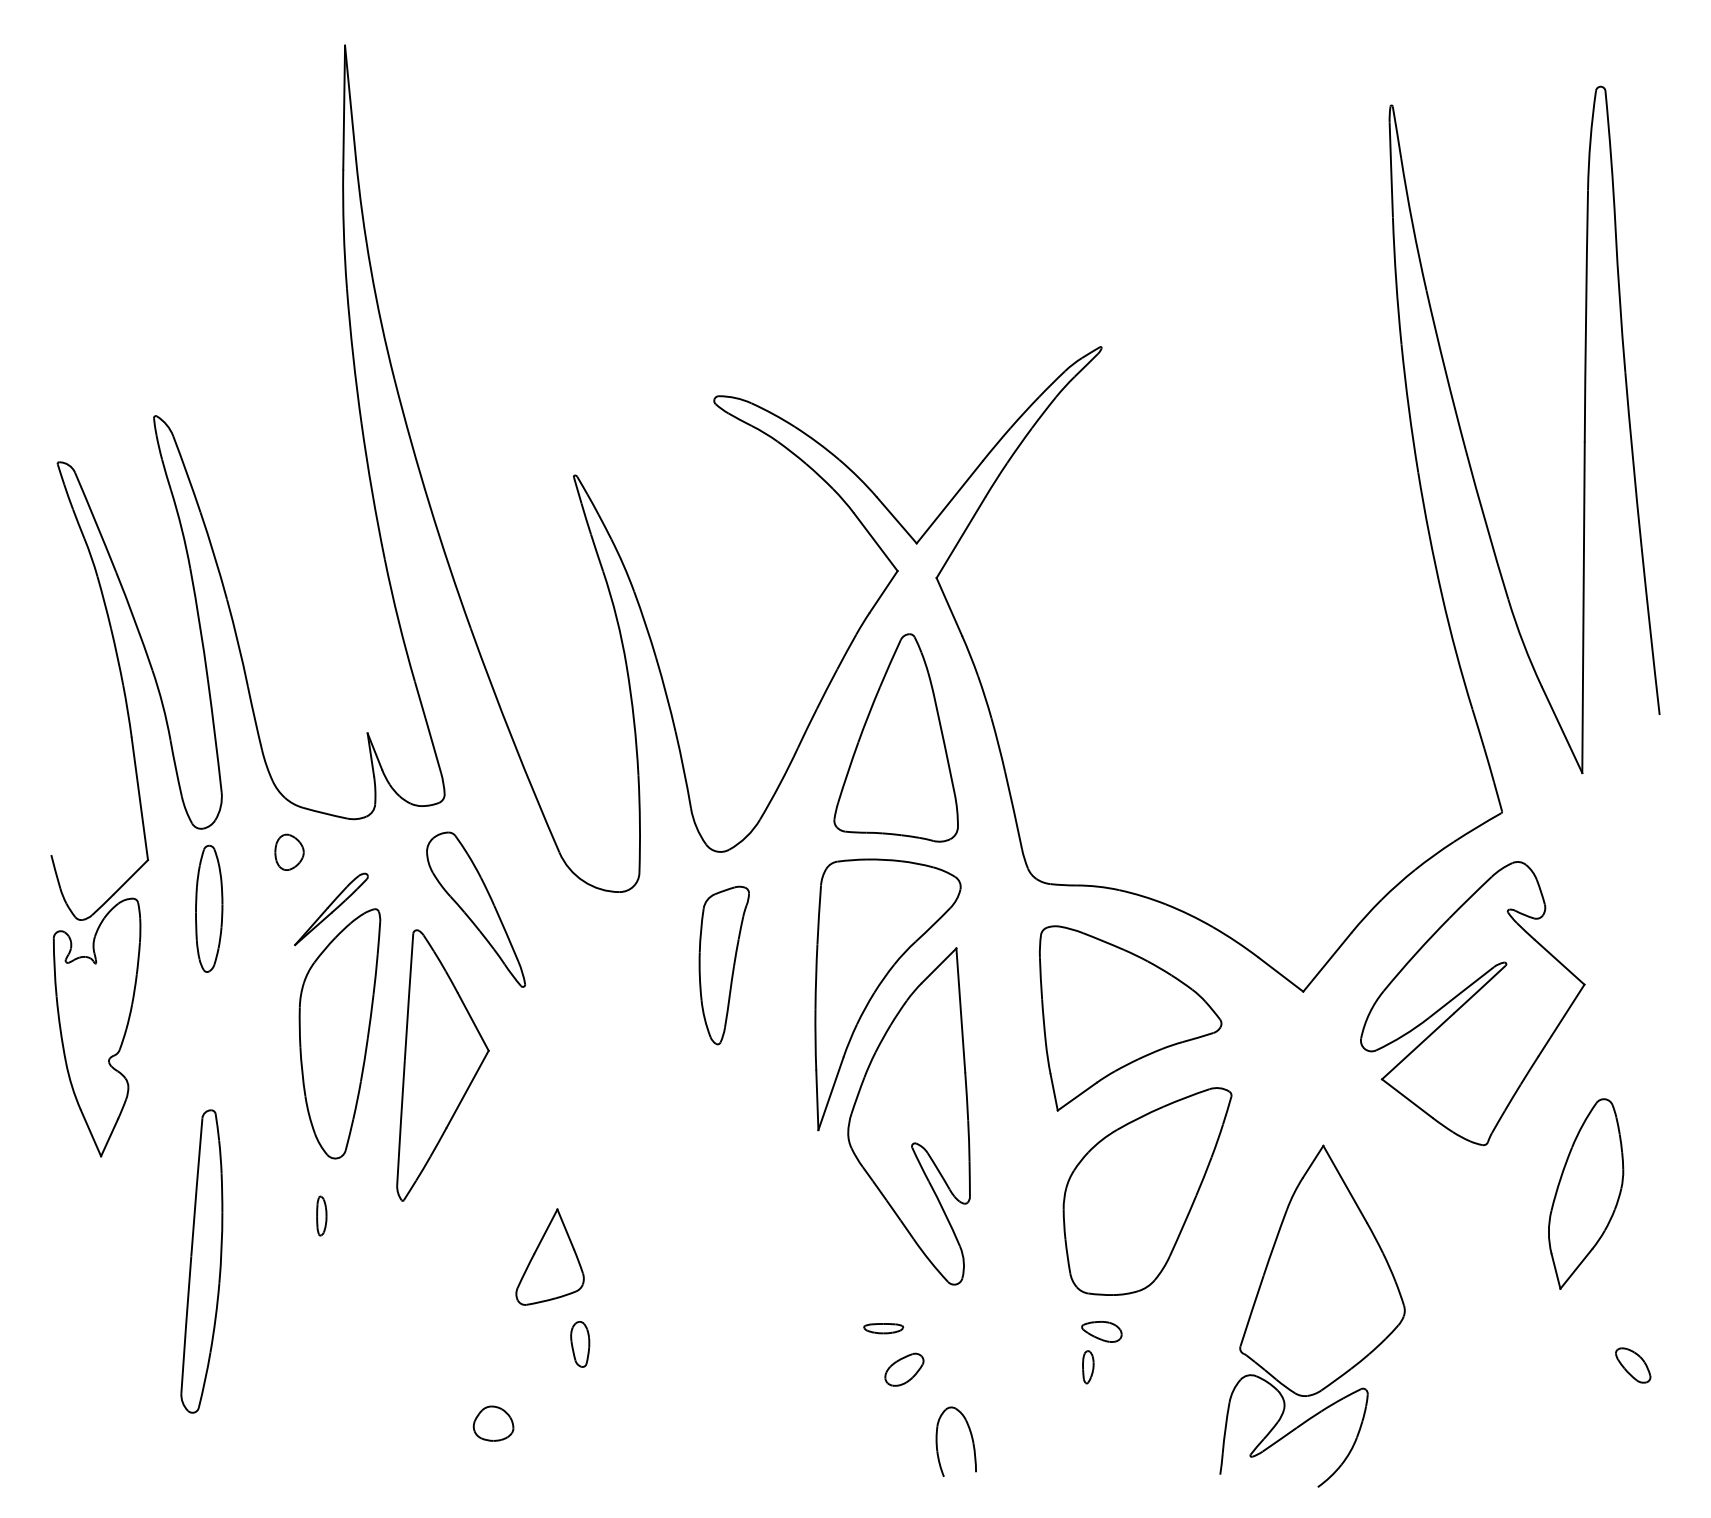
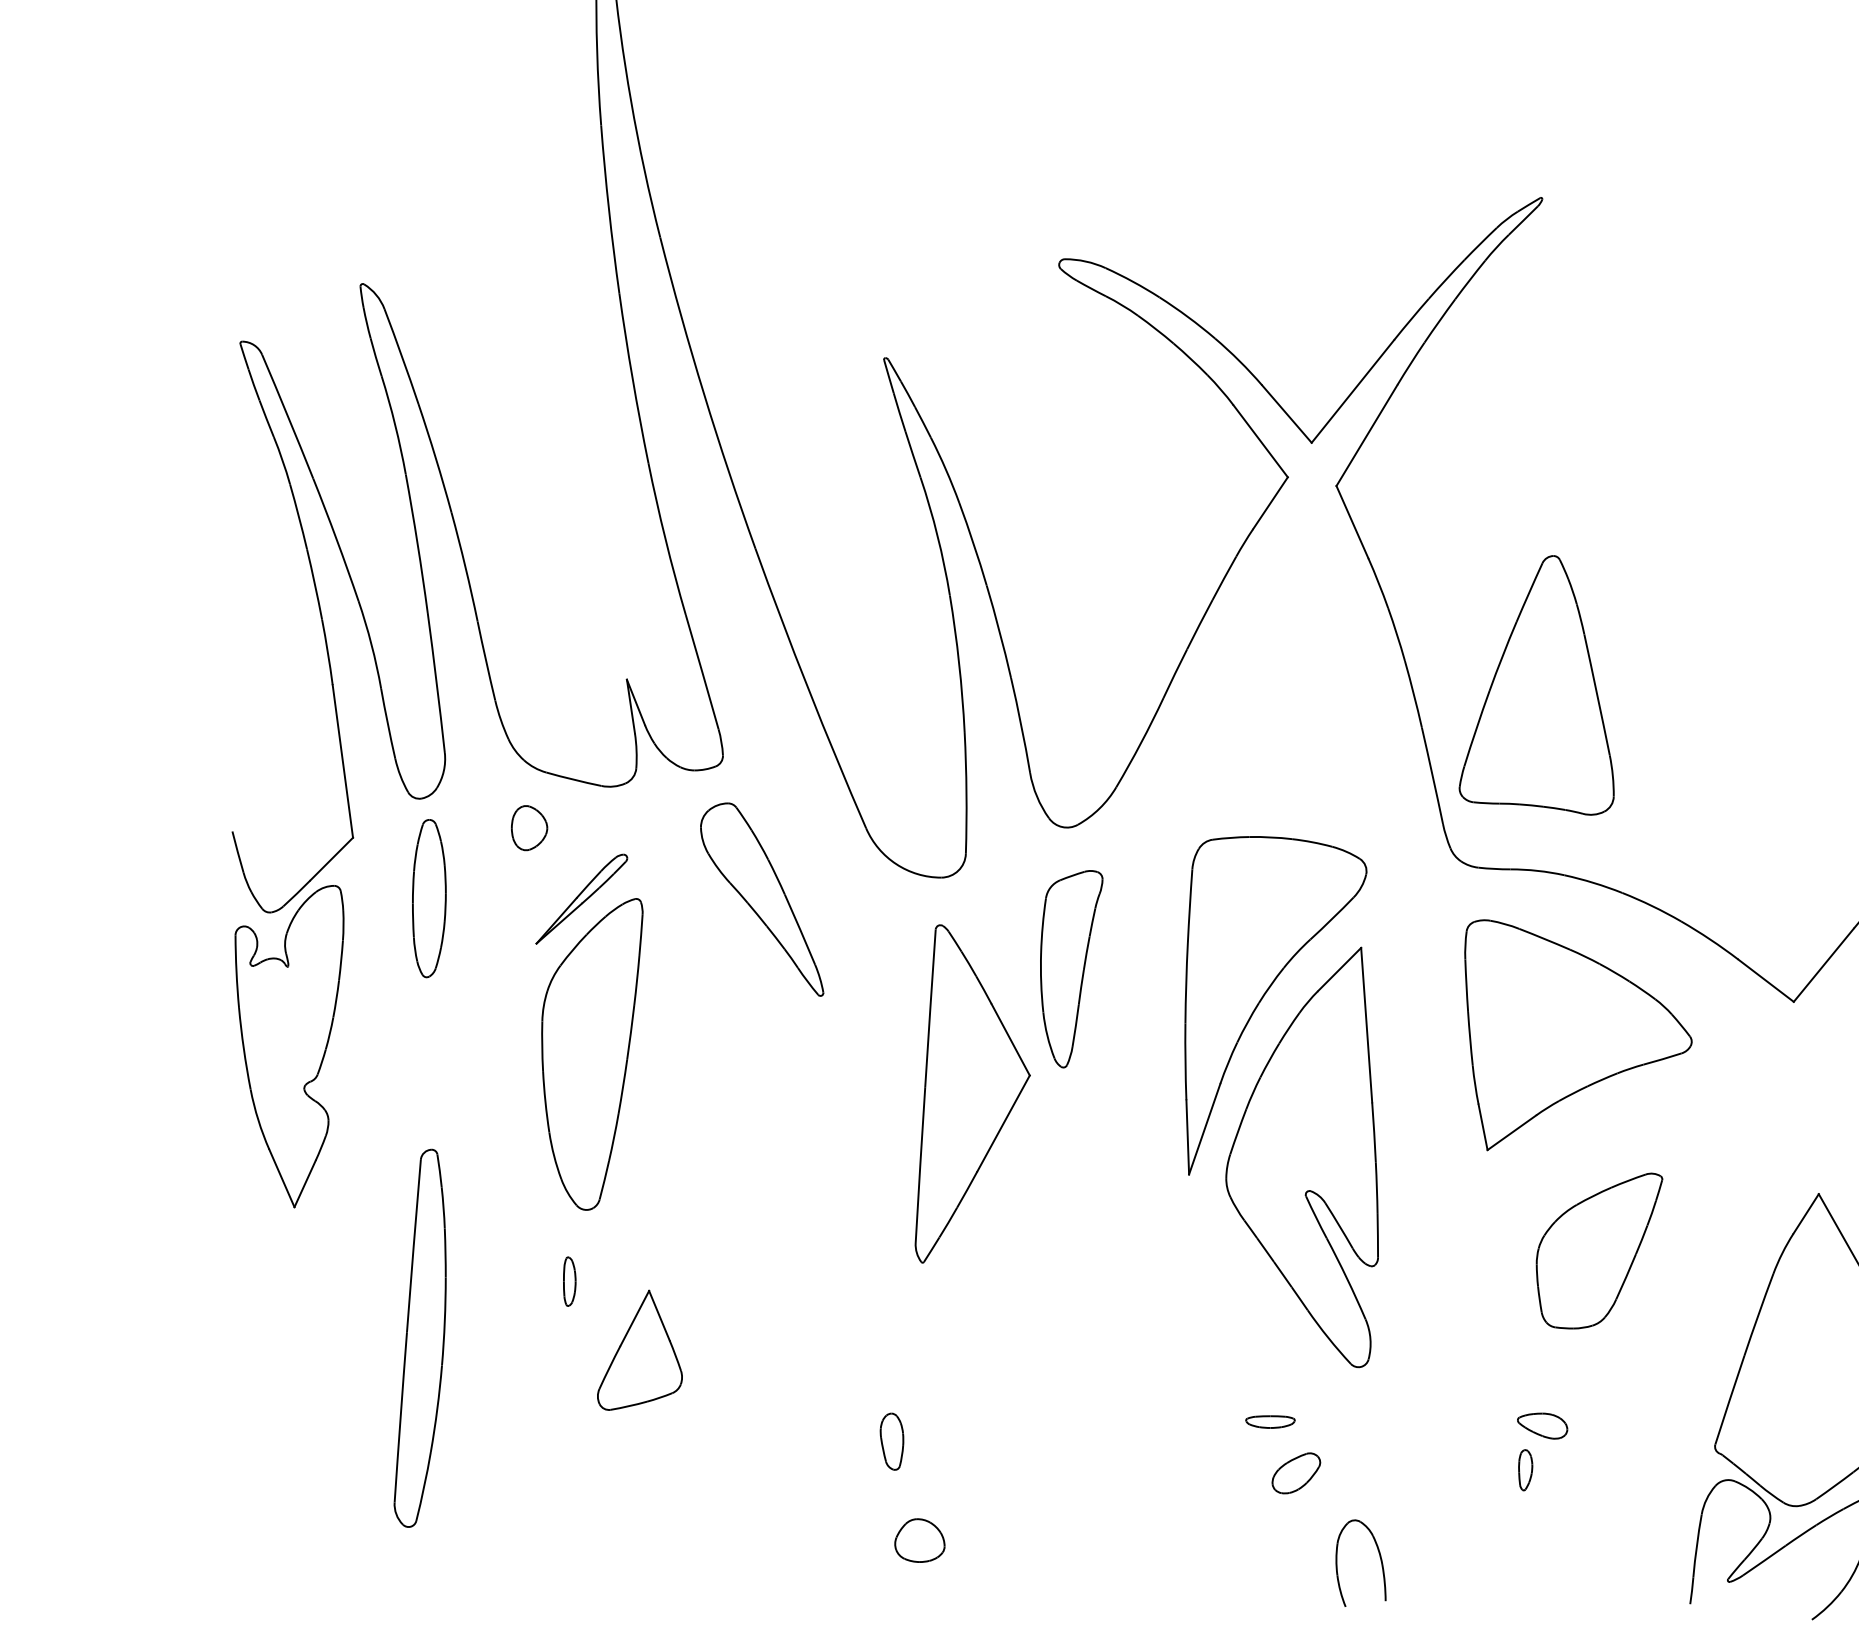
part: (895, 737) -> (1535, 684), moved
part: (442, 1065) -> (972, 1093), moved
part: (1147, 1191) -> (1599, 1251), size x0.6
part: (549, 1256) -> (639, 1349), moved
part: (493, 1423) -> (919, 1540), moved

